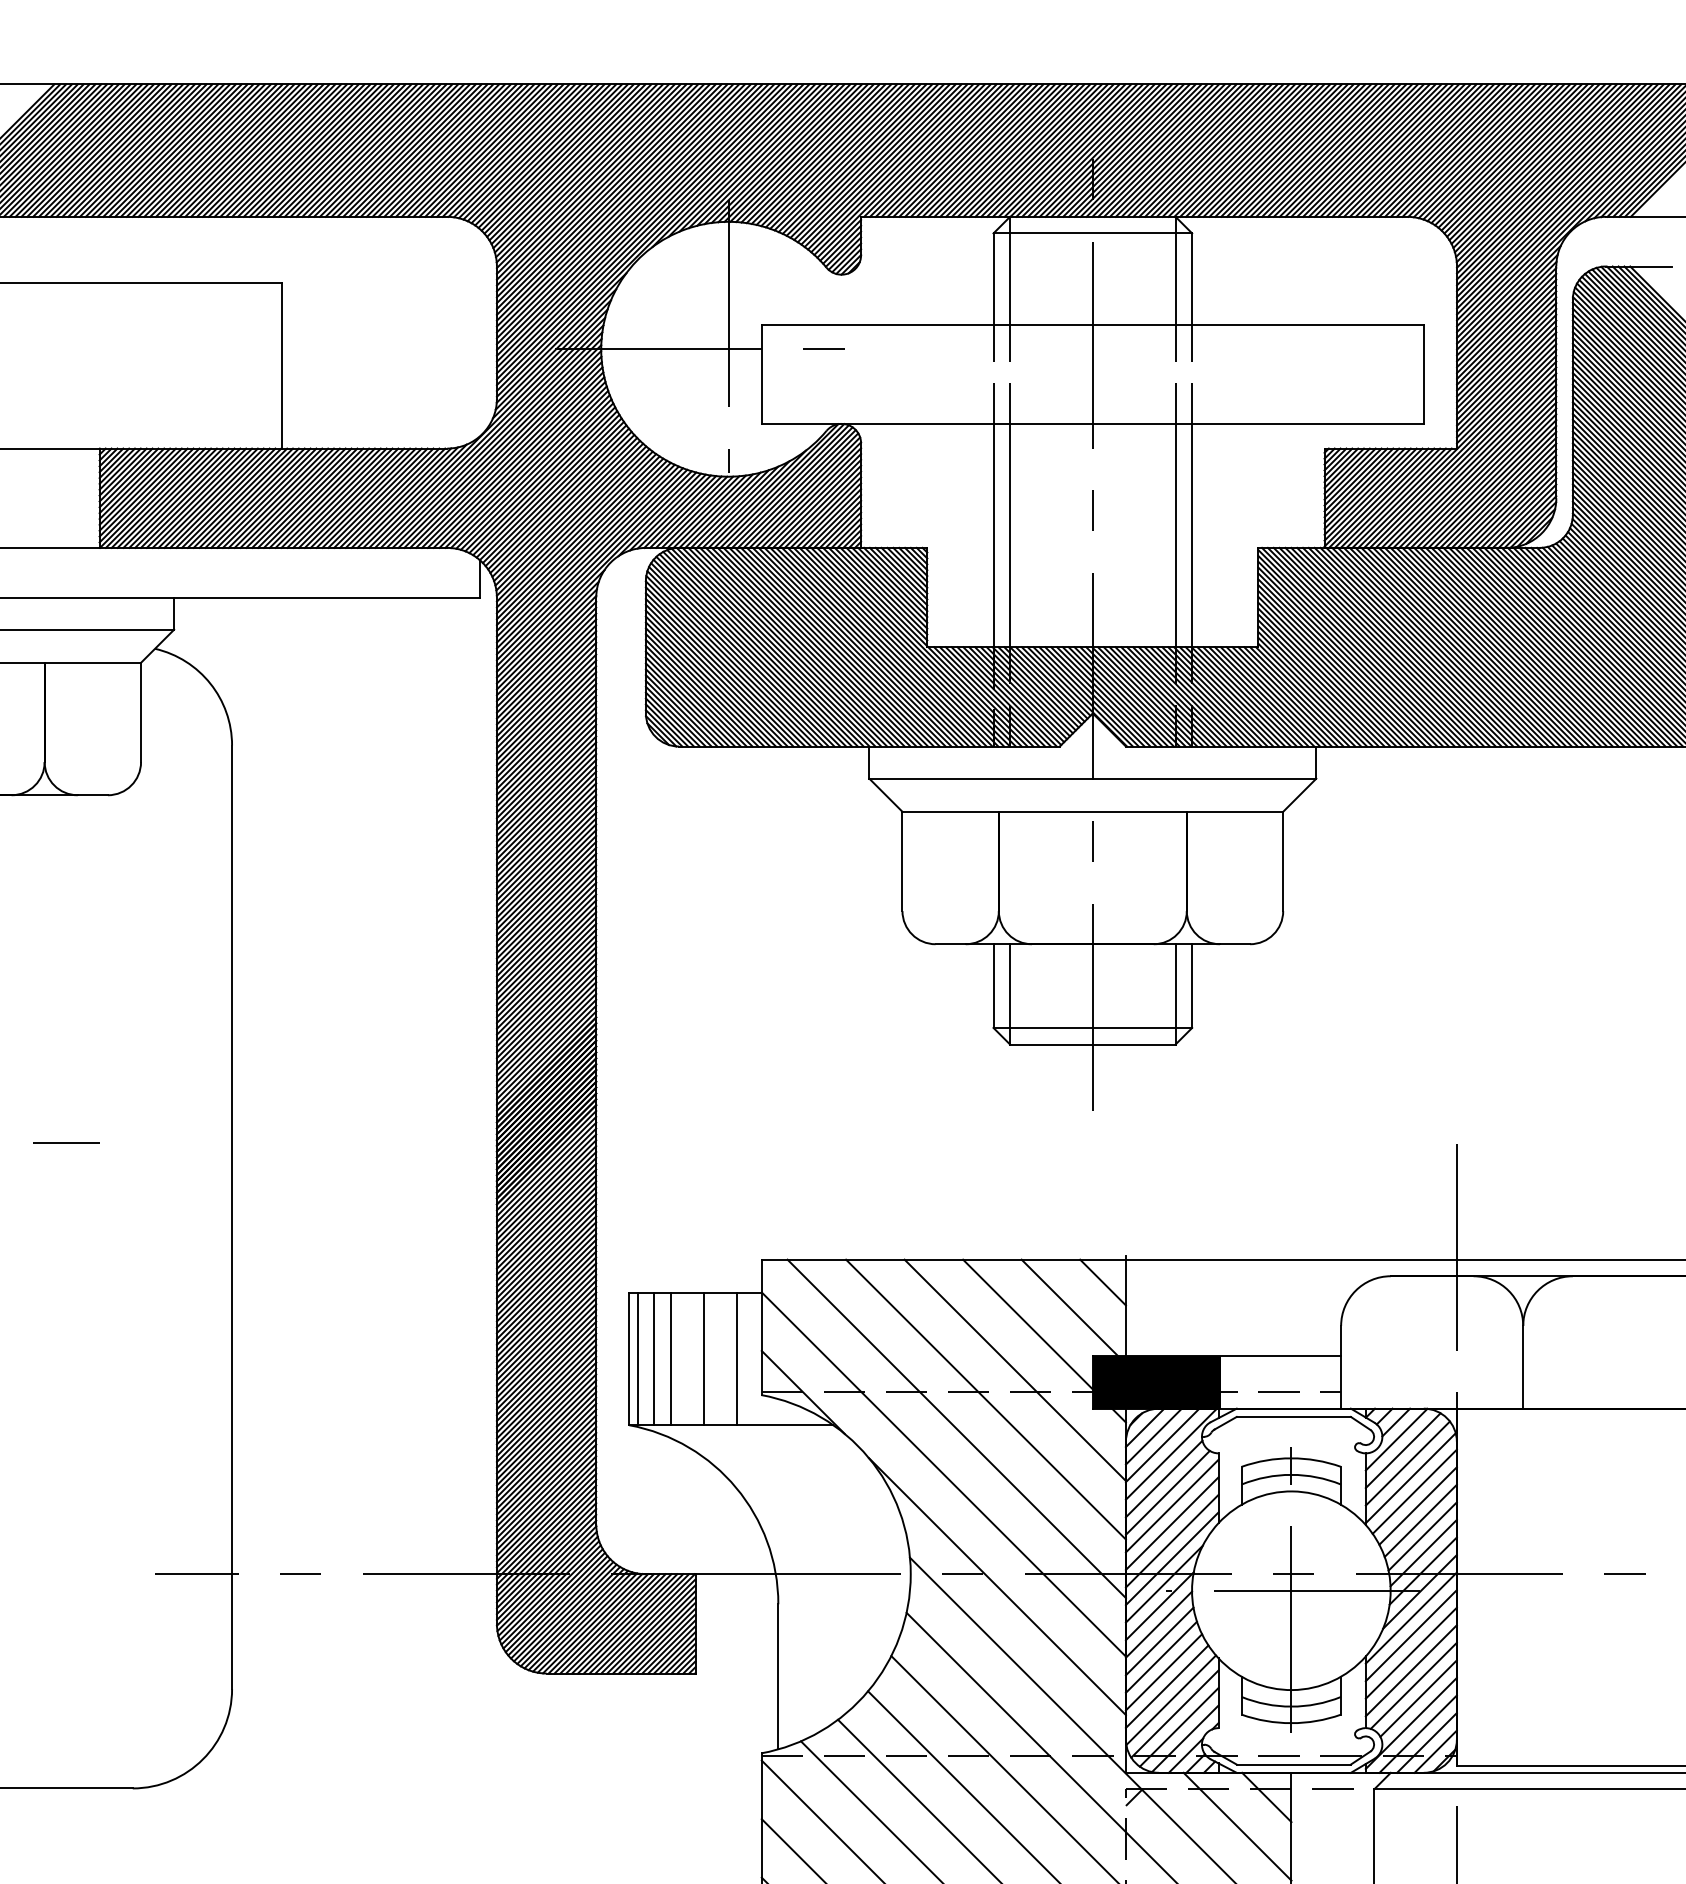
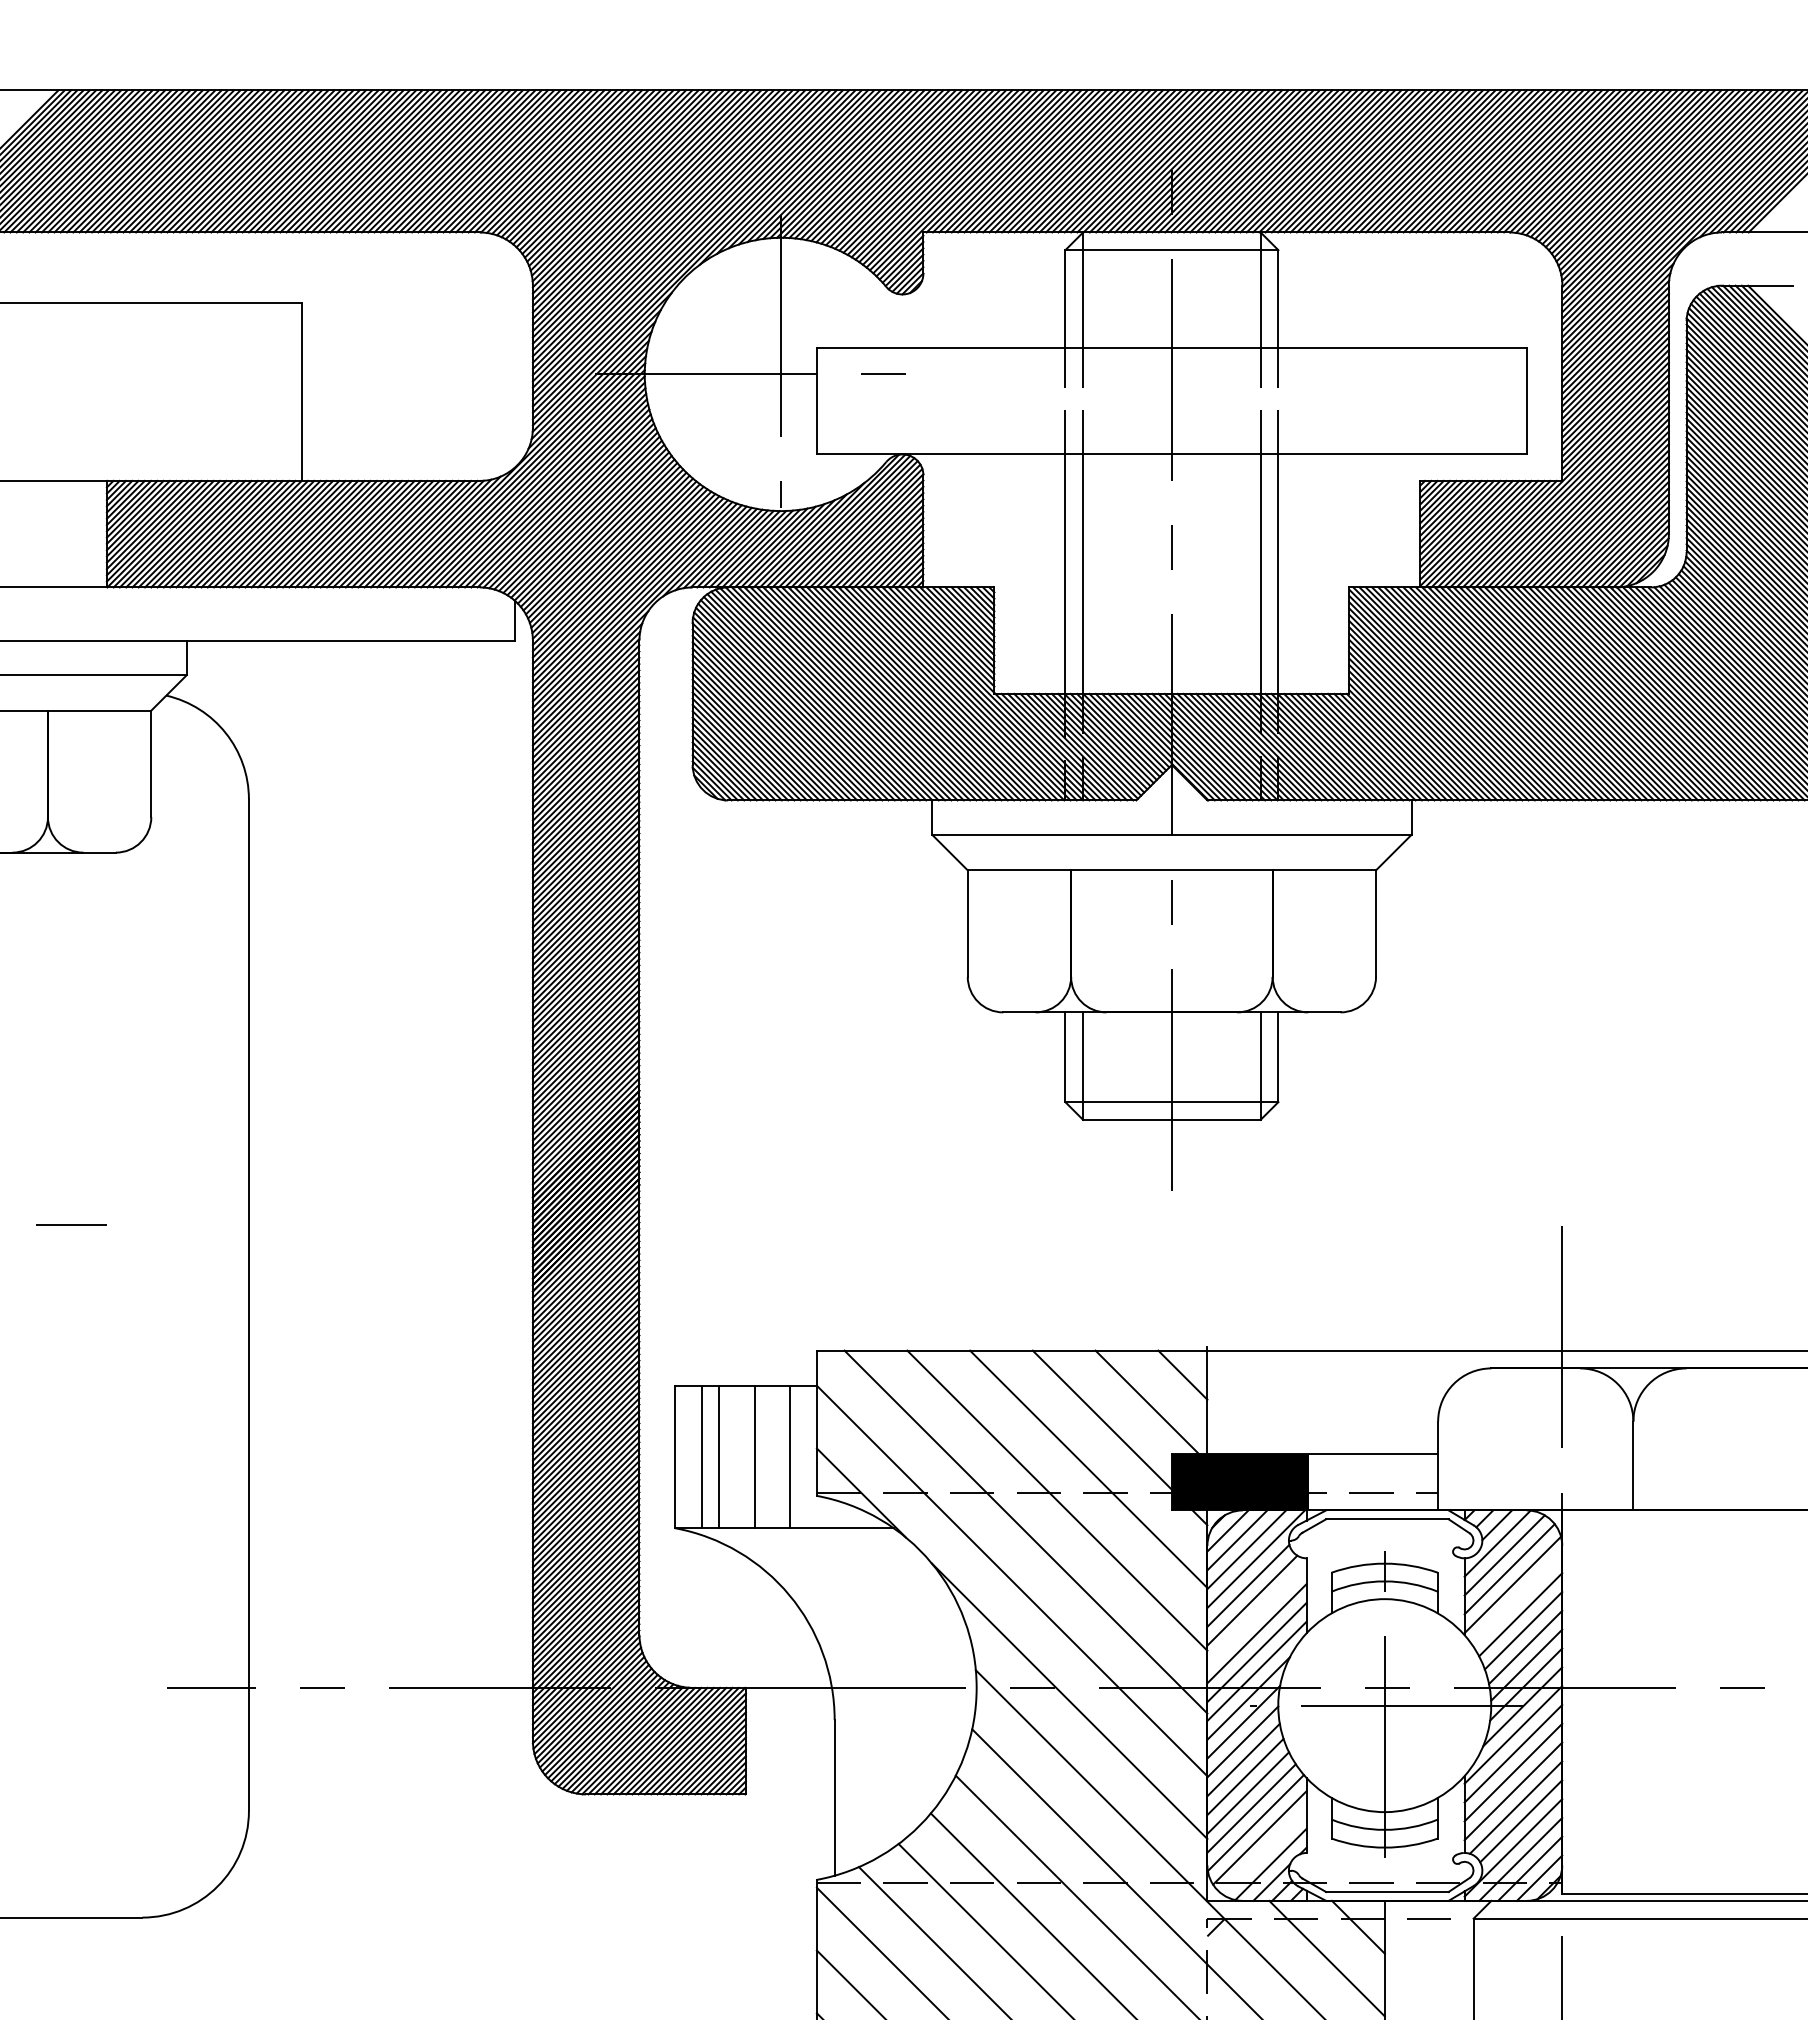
line: (637, 1359) -> (683, 1457), removed
line: (1415, 1491) -> (1517, 1599), removed
line: (1171, 1505) -> (1256, 1614), removed
line: (1179, 1726) -> (1264, 1851), removed

